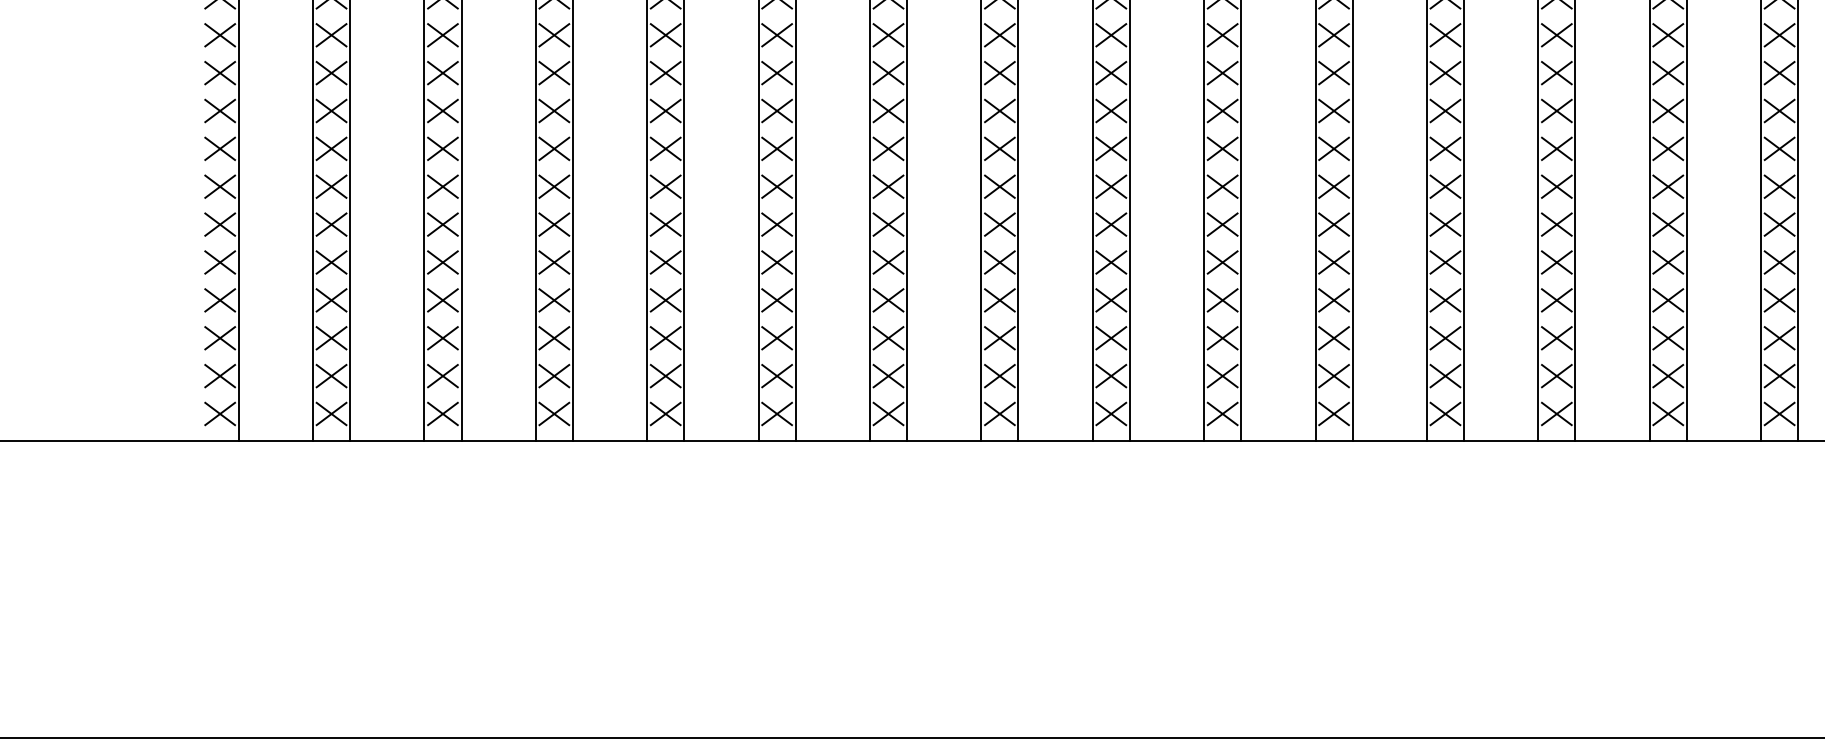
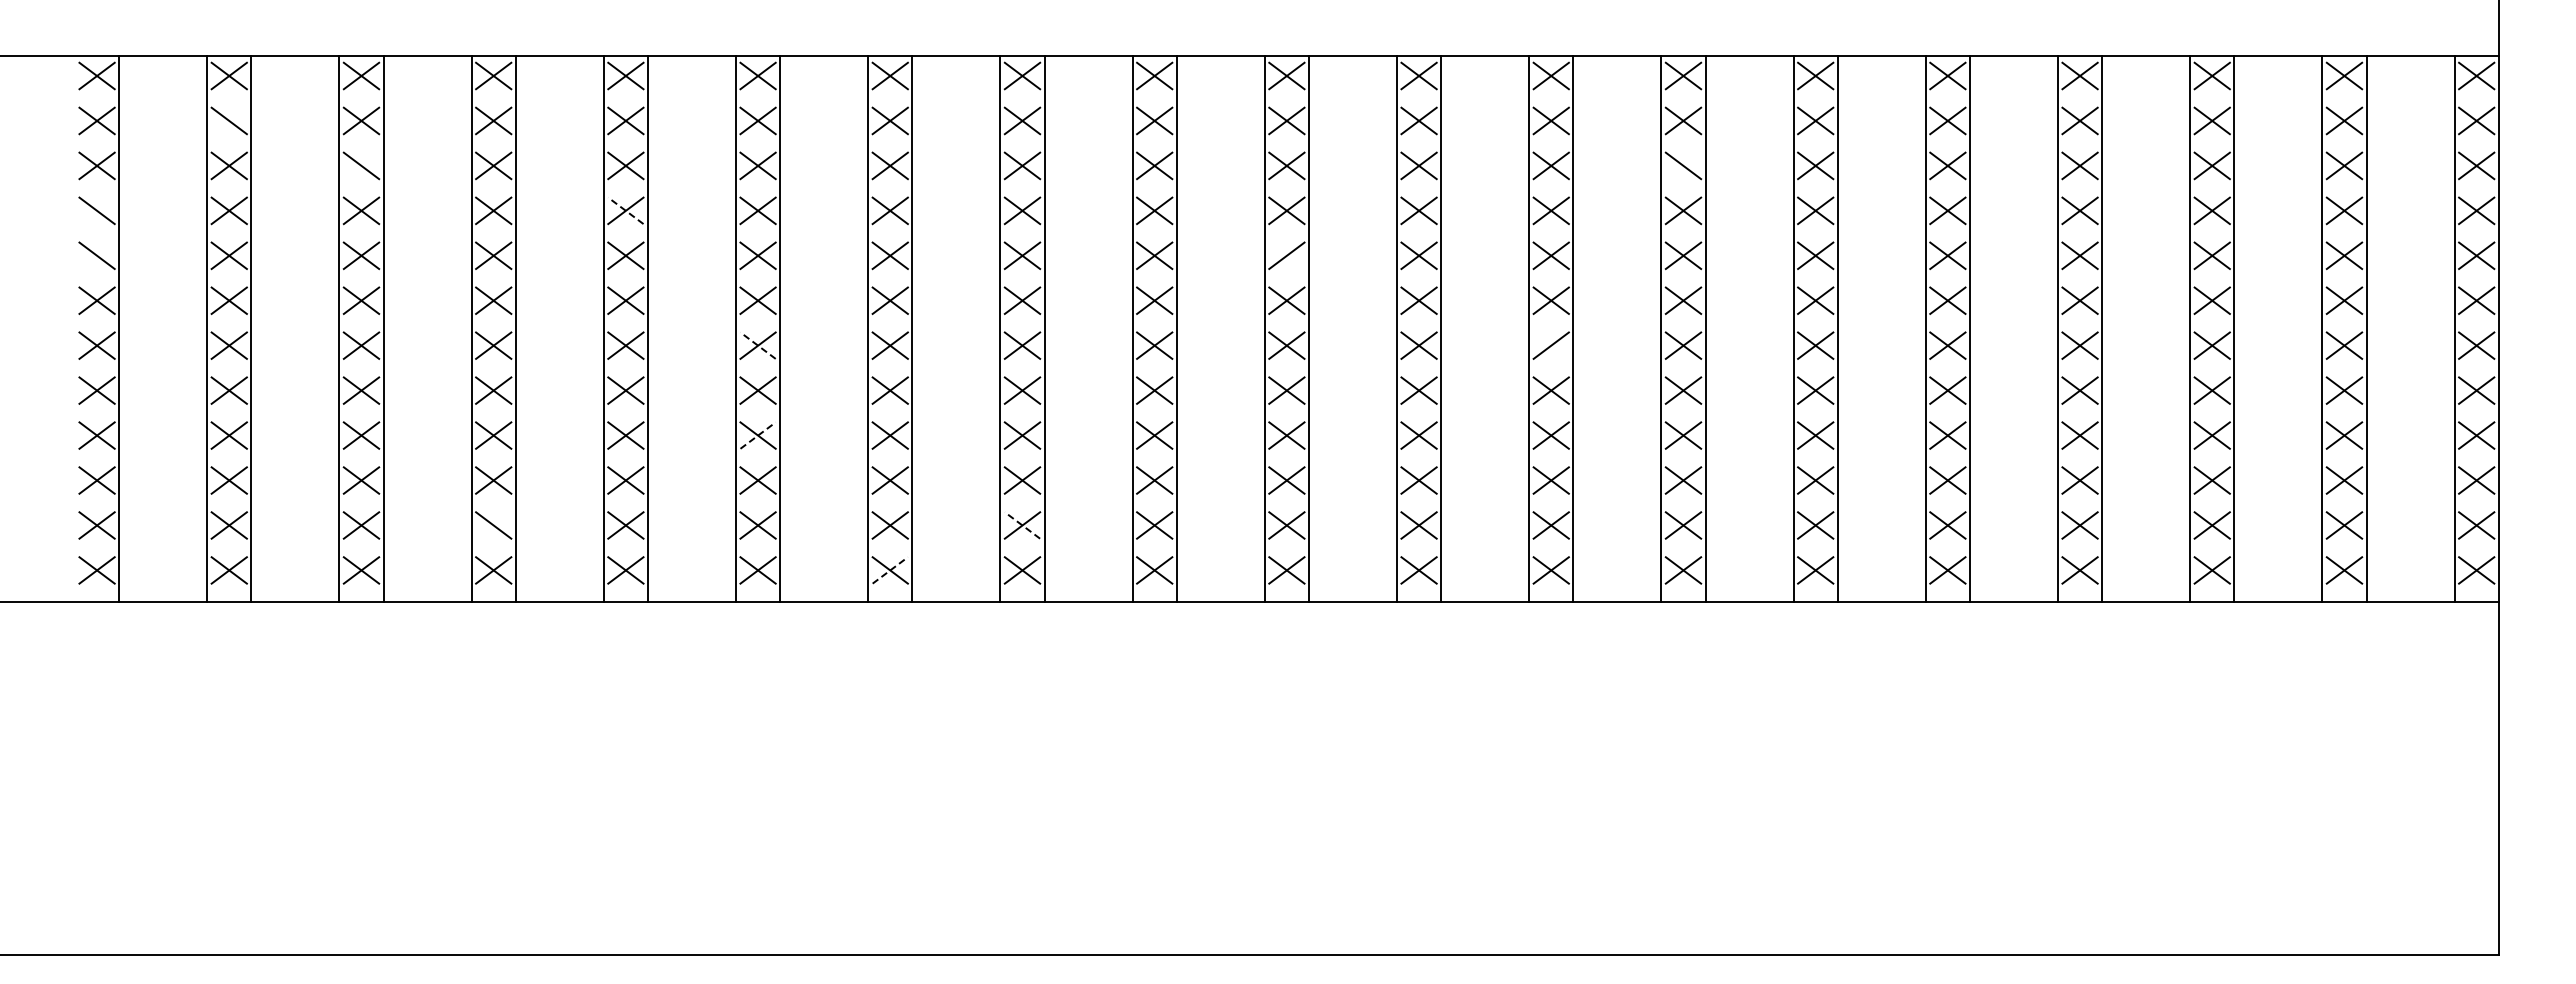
line: (330, 34) -> (228, 120), removed
line: (442, 72) -> (361, 165), removed
line: (1556, 72) -> (1683, 165), removed
line: (219, 110) -> (96, 210), removed
line: (665, 110) -> (625, 210), solid -> dashed
line: (219, 148) -> (96, 255), removed
line: (1222, 148) -> (1286, 255), removed
line: (776, 224) -> (757, 345), solid -> dashed
line: (1444, 224) -> (1550, 345), removed
line: (777, 300) -> (758, 435), solid -> dashed
line: (554, 376) -> (493, 525), removed
line: (999, 376) -> (1022, 525), solid -> dashed
line: (888, 414) -> (890, 570), solid -> dashed

